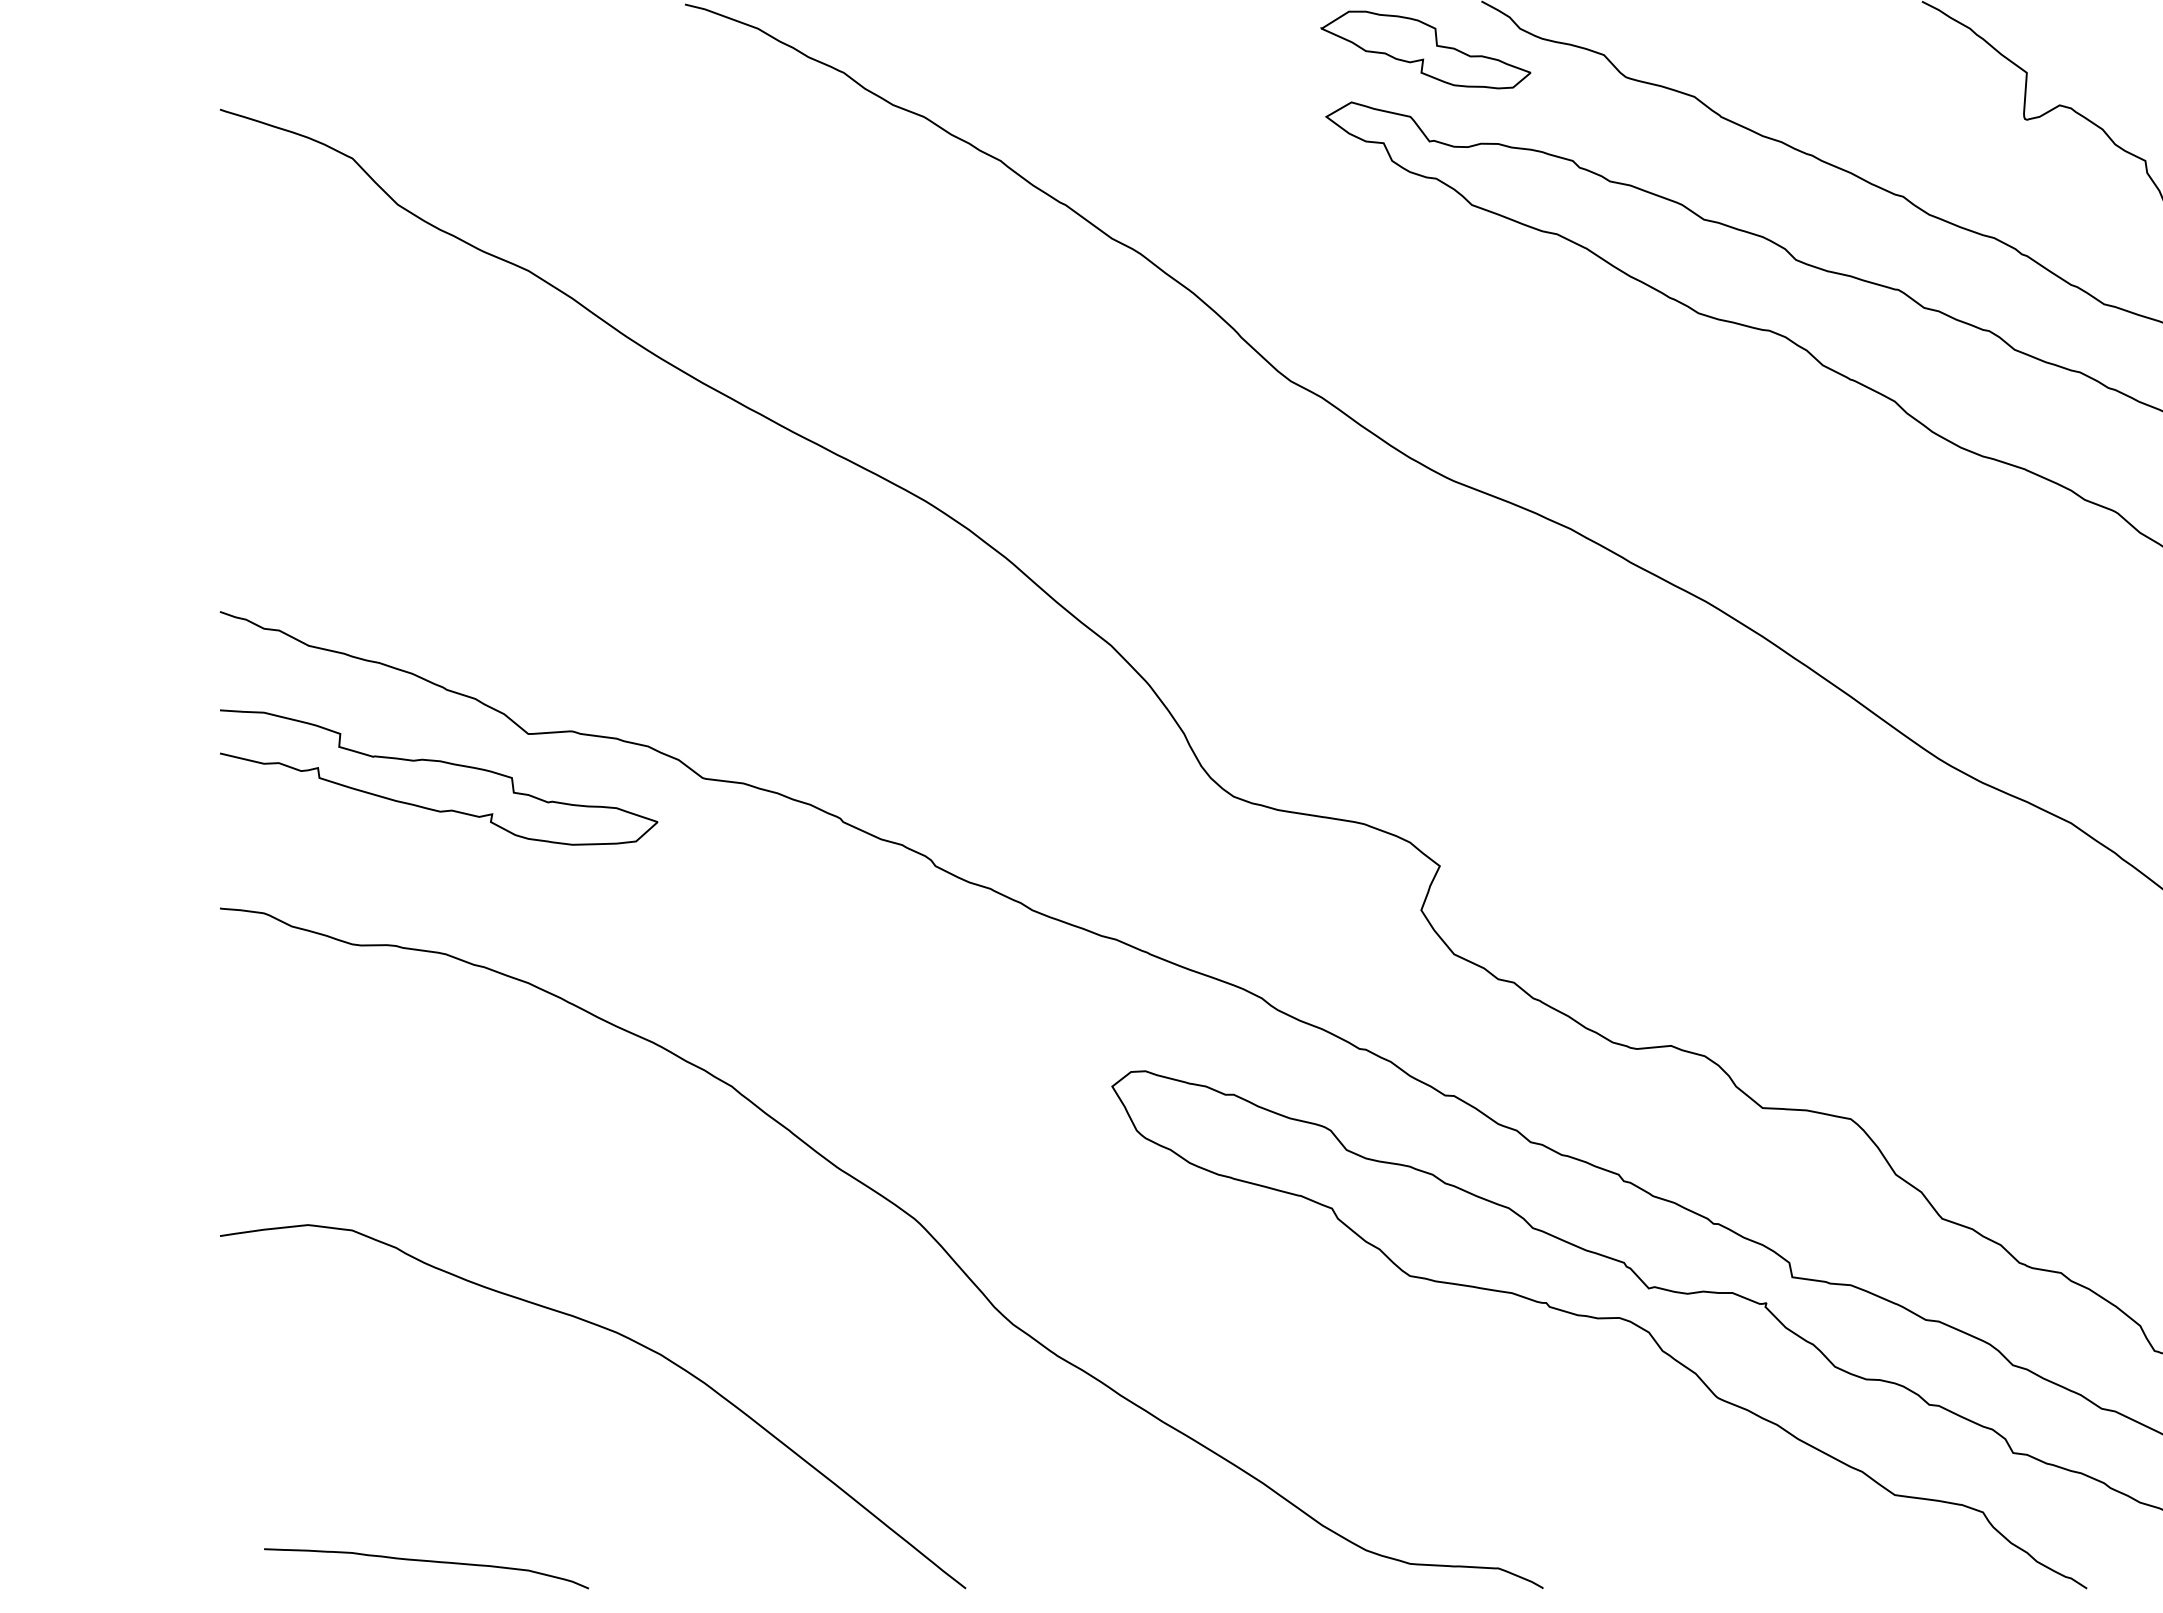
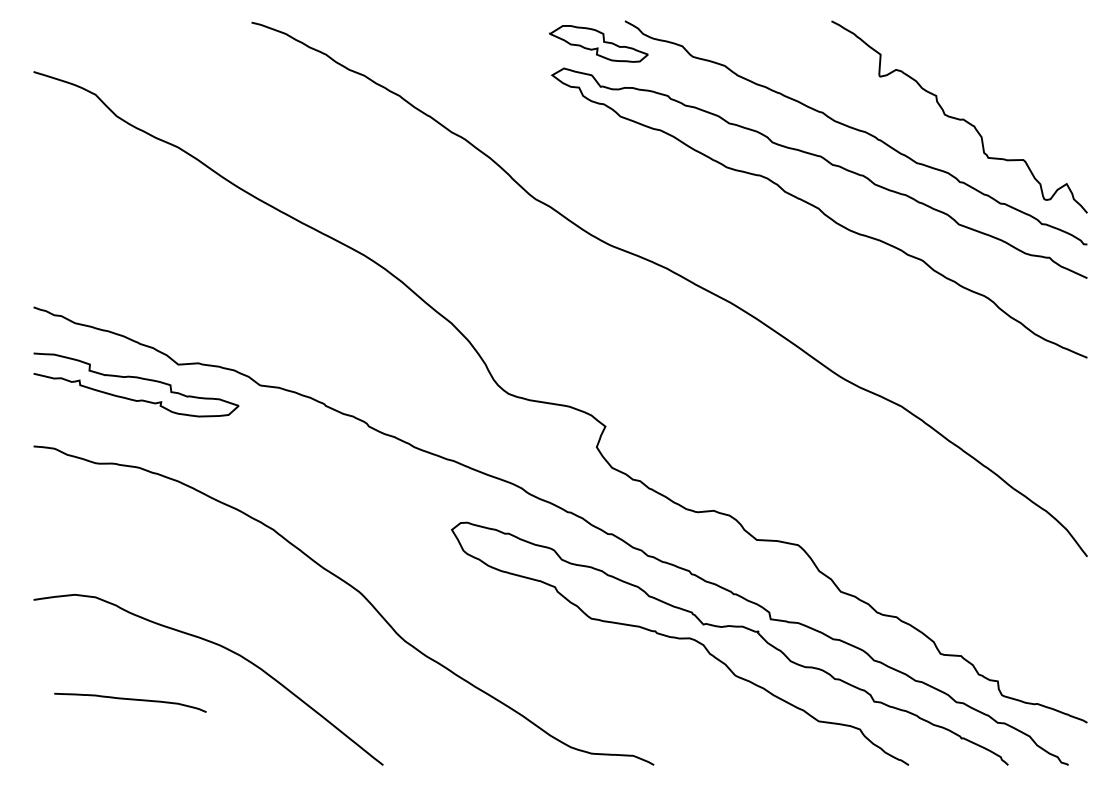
curve: (426, 1563) -> (130, 700), moved

